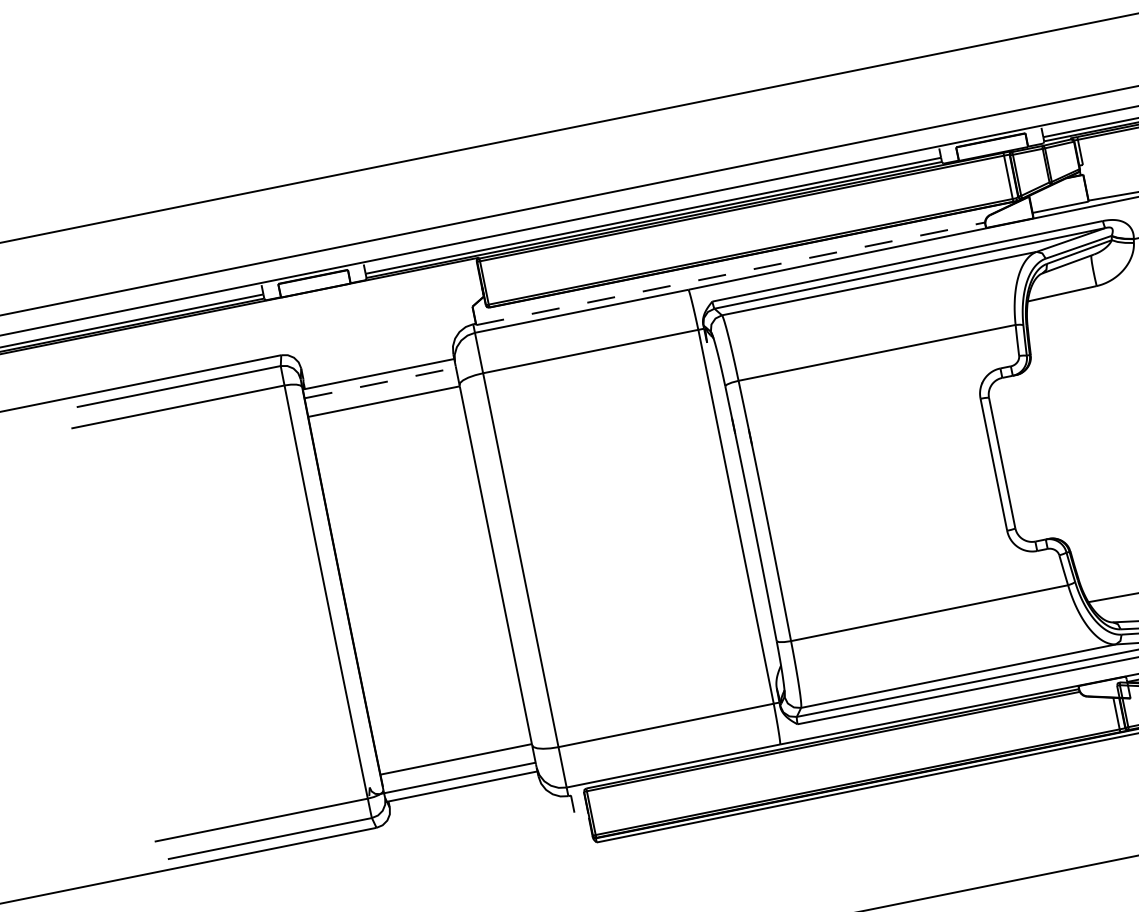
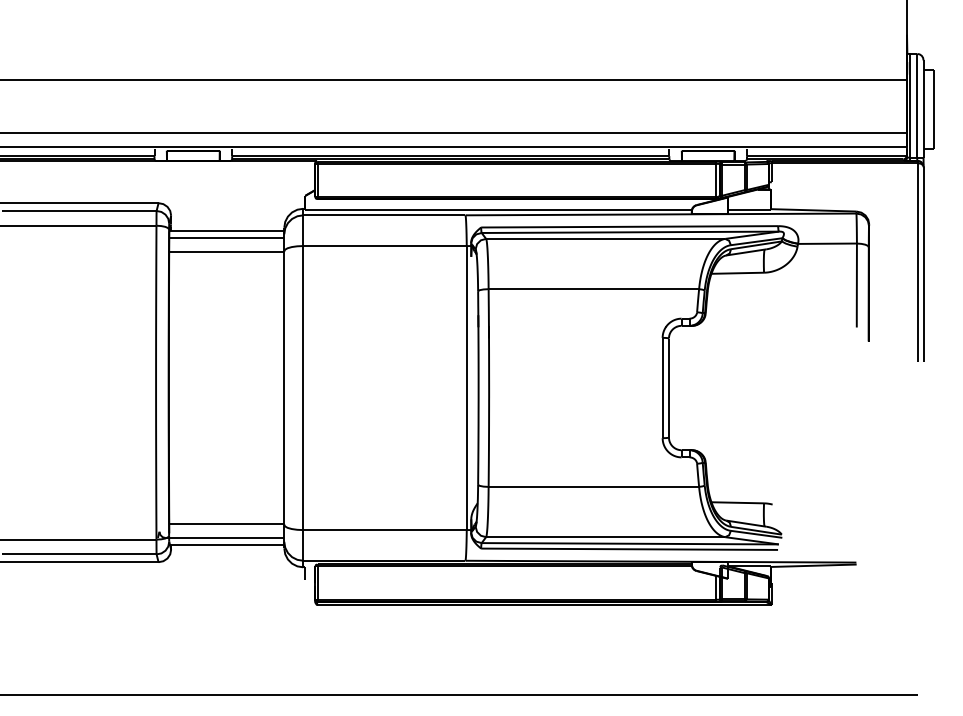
line: (731, 273) -> (499, 209), dashed -> solid
line: (380, 383) -> (226, 238), dashed -> solid

